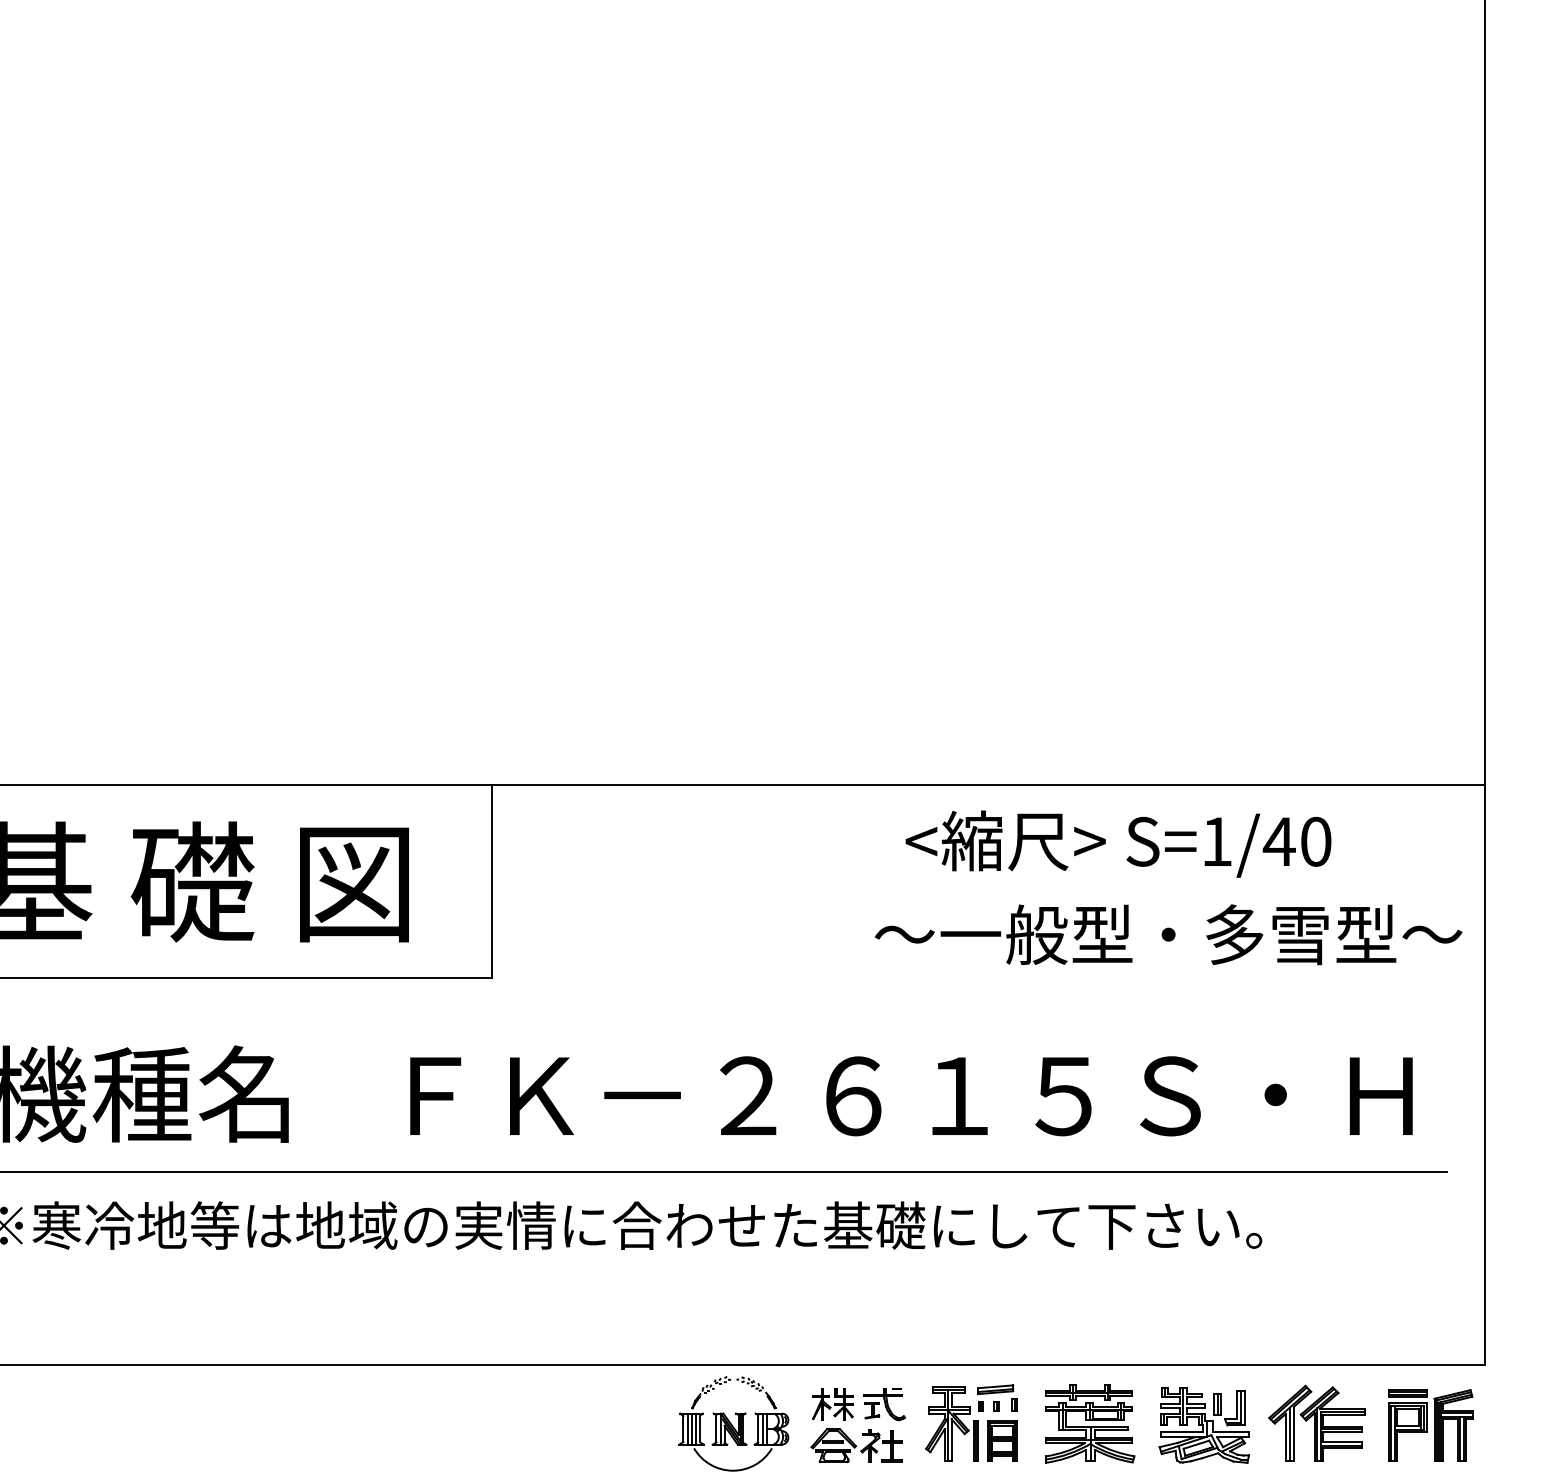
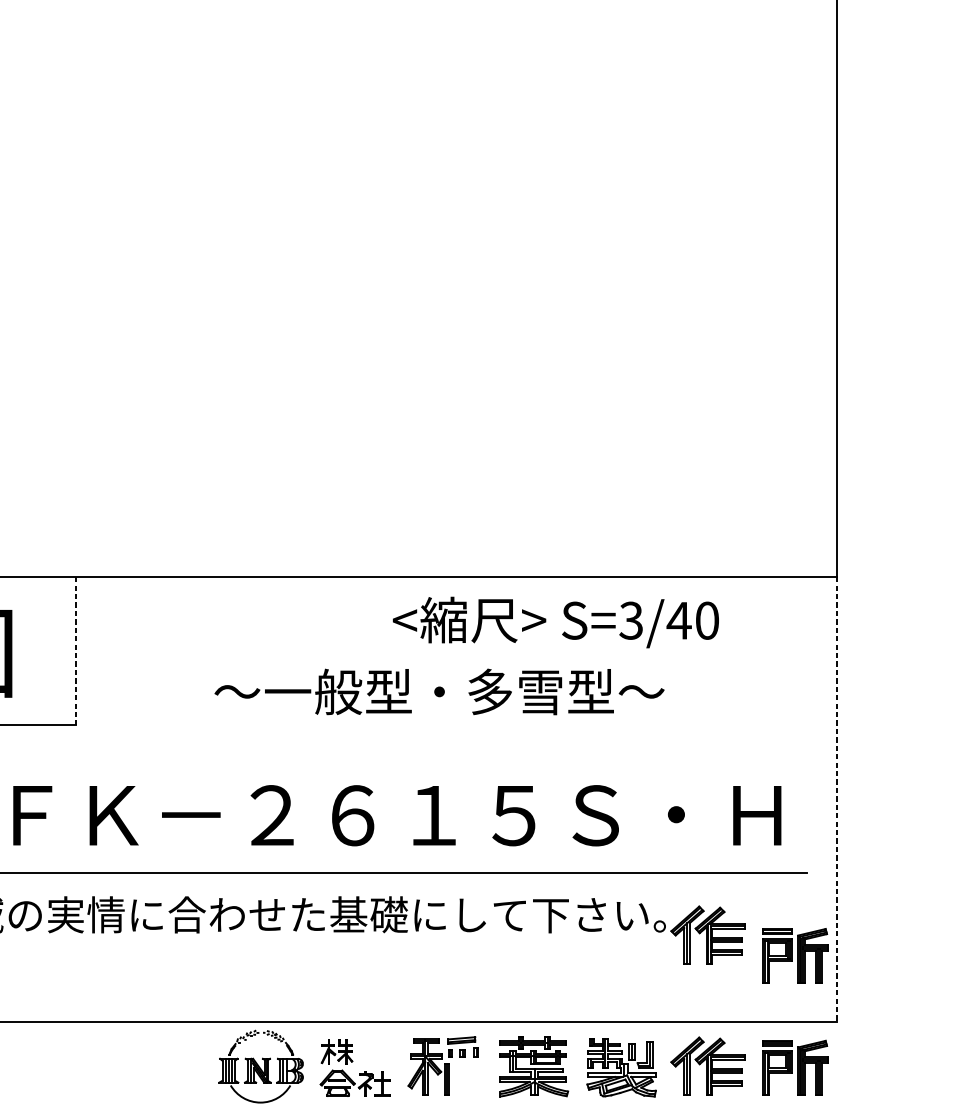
text: (1216, 841) -> (631, 620), S=1/40 -> S=3/40
line: (491, 881) -> (75, 651), solid -> dashed
text: (1168, 934) -> (439, 691), moved
line: (1485, 1075) -> (837, 799), solid -> dashed
part: (1316, 1251) -> (707, 934), added
part: (1430, 1279) -> (794, 956), added
part: (884, 1404) -> (376, 1051), removed
part: (1002, 1440) -> (467, 1079), removed

